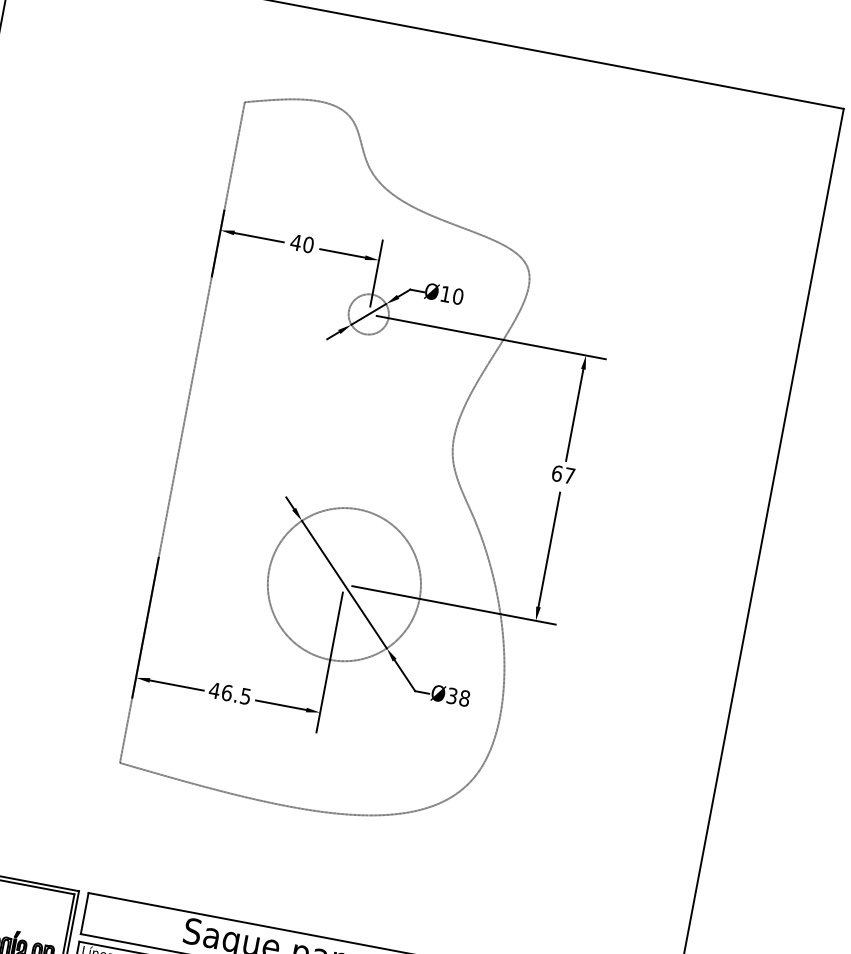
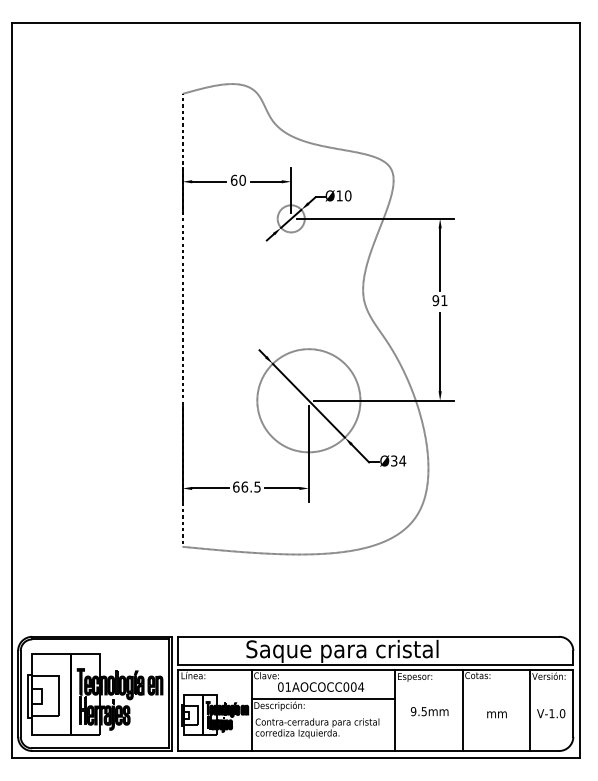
text: (295, 241) -> (233, 179), 40 -> 60
text: (562, 474) -> (439, 300), 67 -> 91
text: (213, 689) -> (235, 486), 46.5 -> 66.5
text: (464, 697) -> (402, 460), Ø38 -> Ø34

